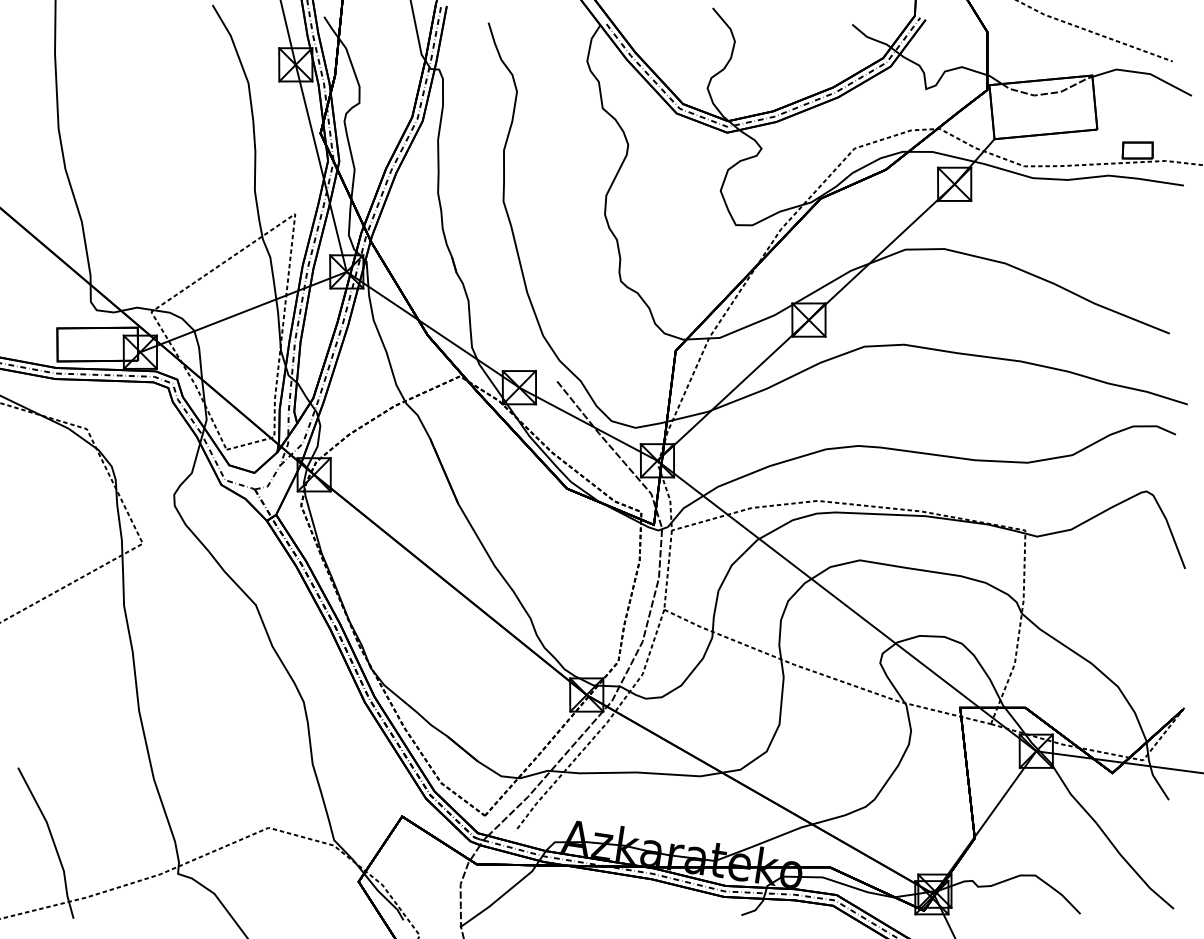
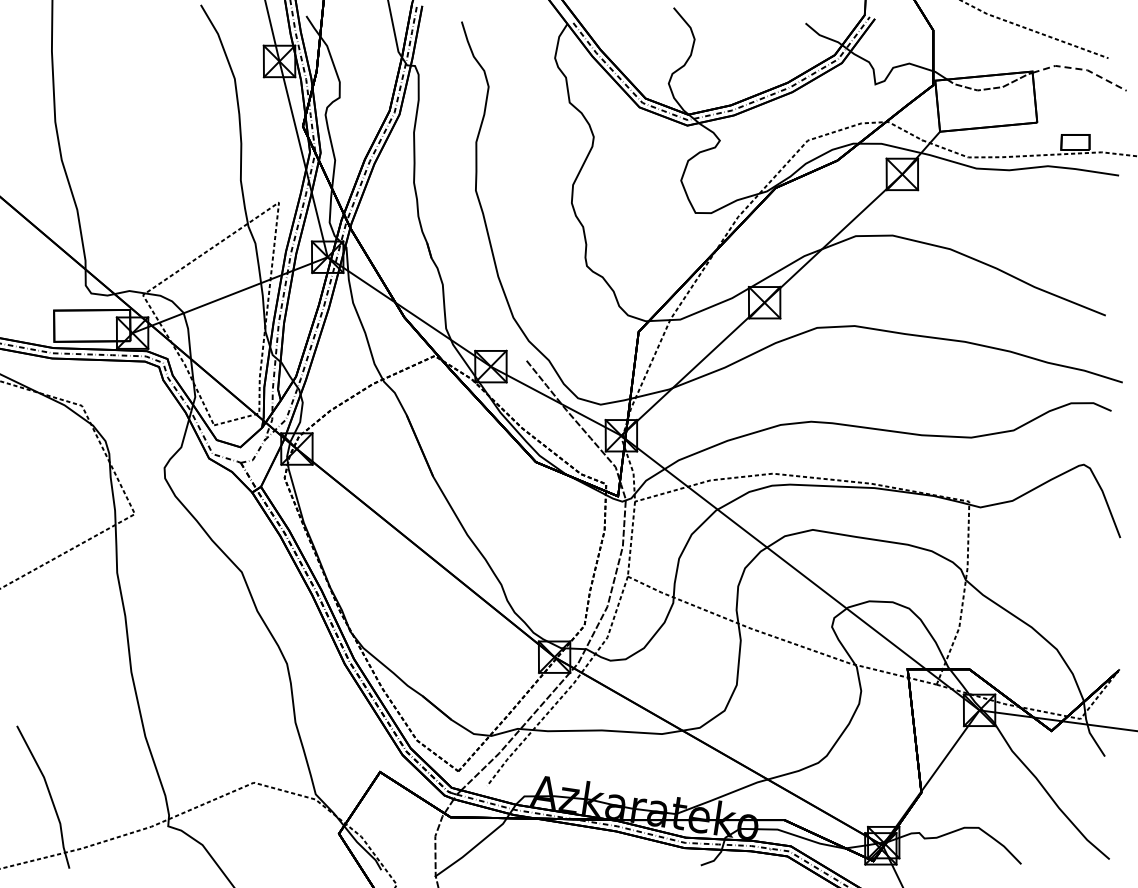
line: (1144, 73) -> (1081, 69), solid -> dashed

